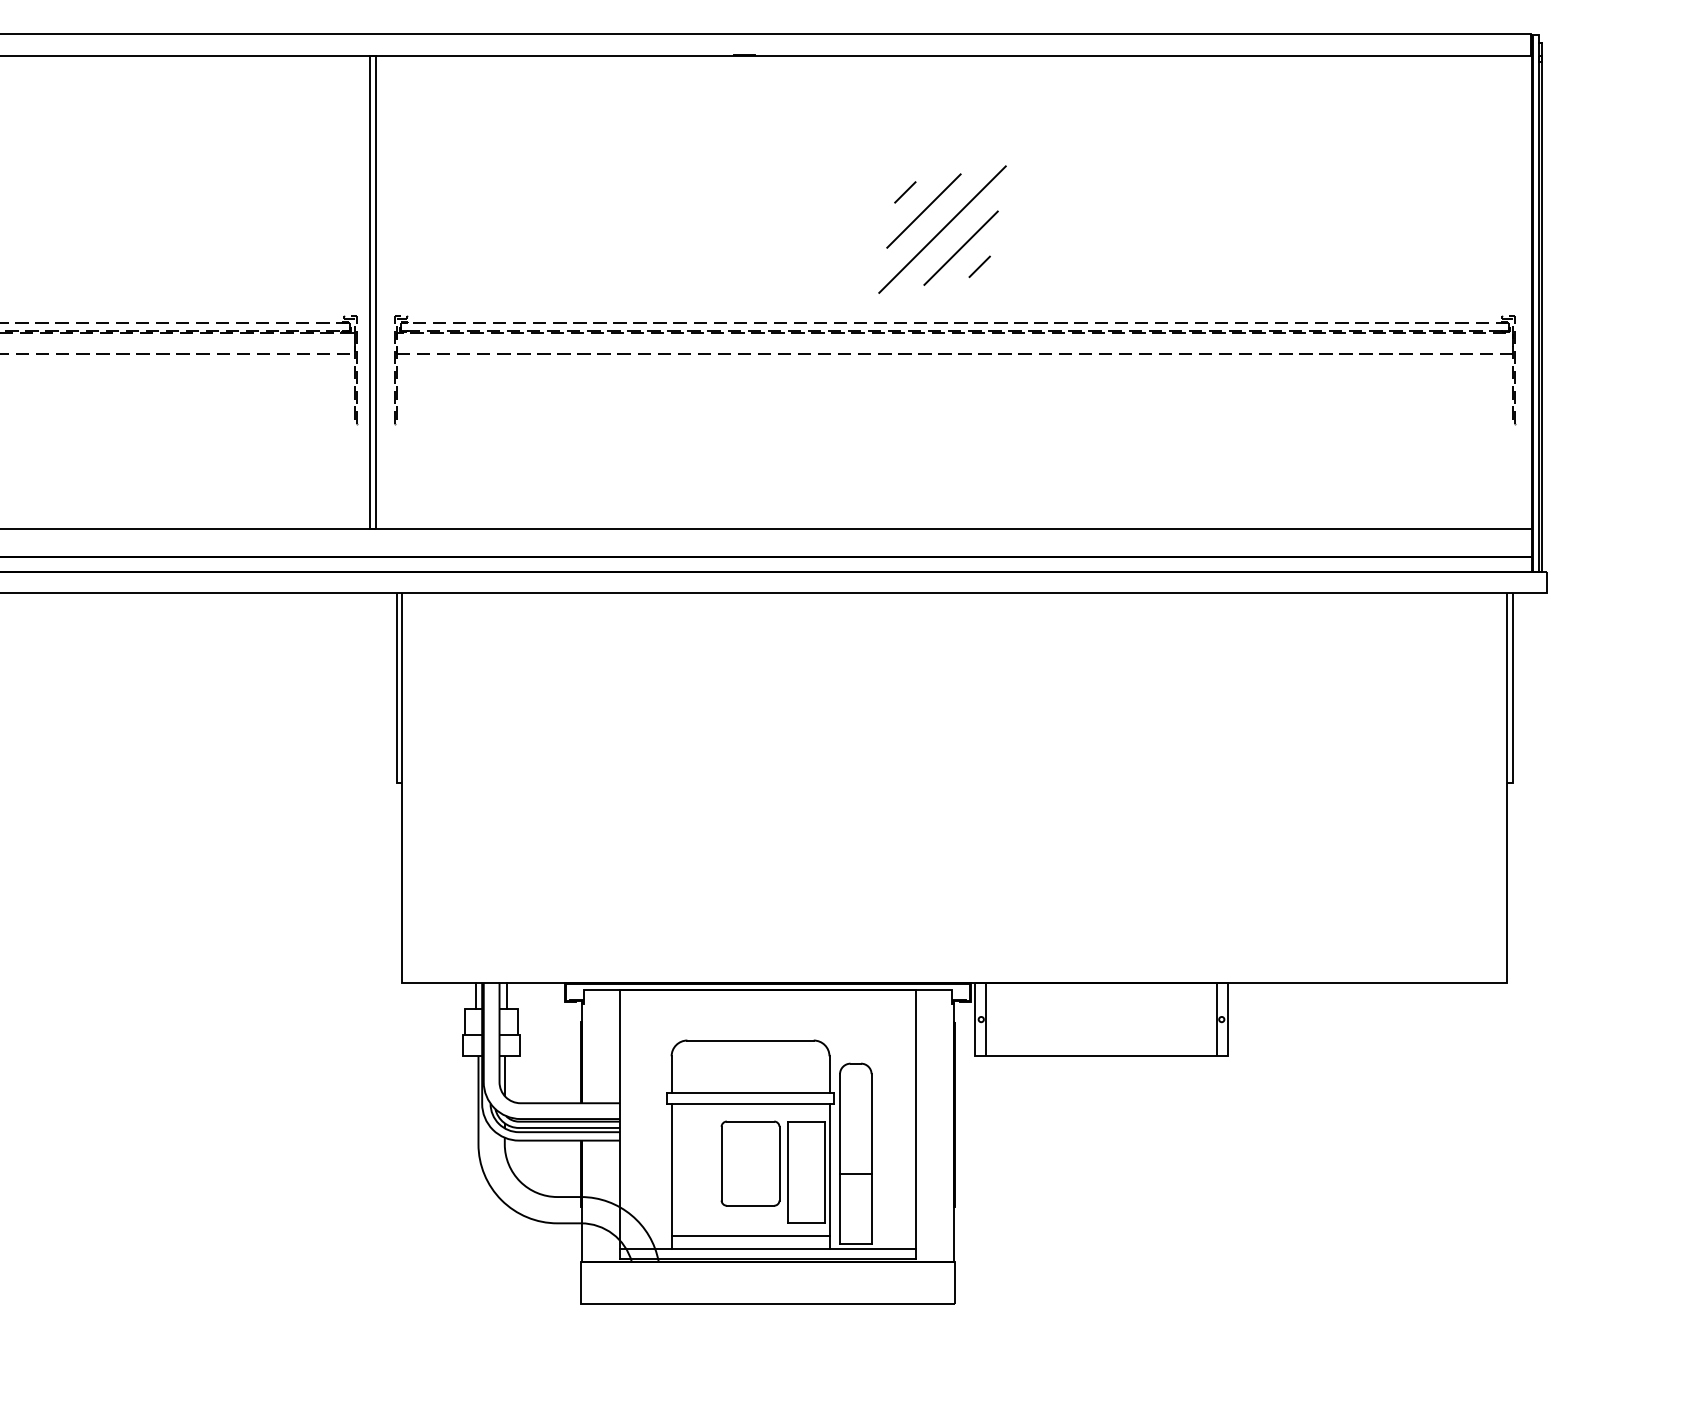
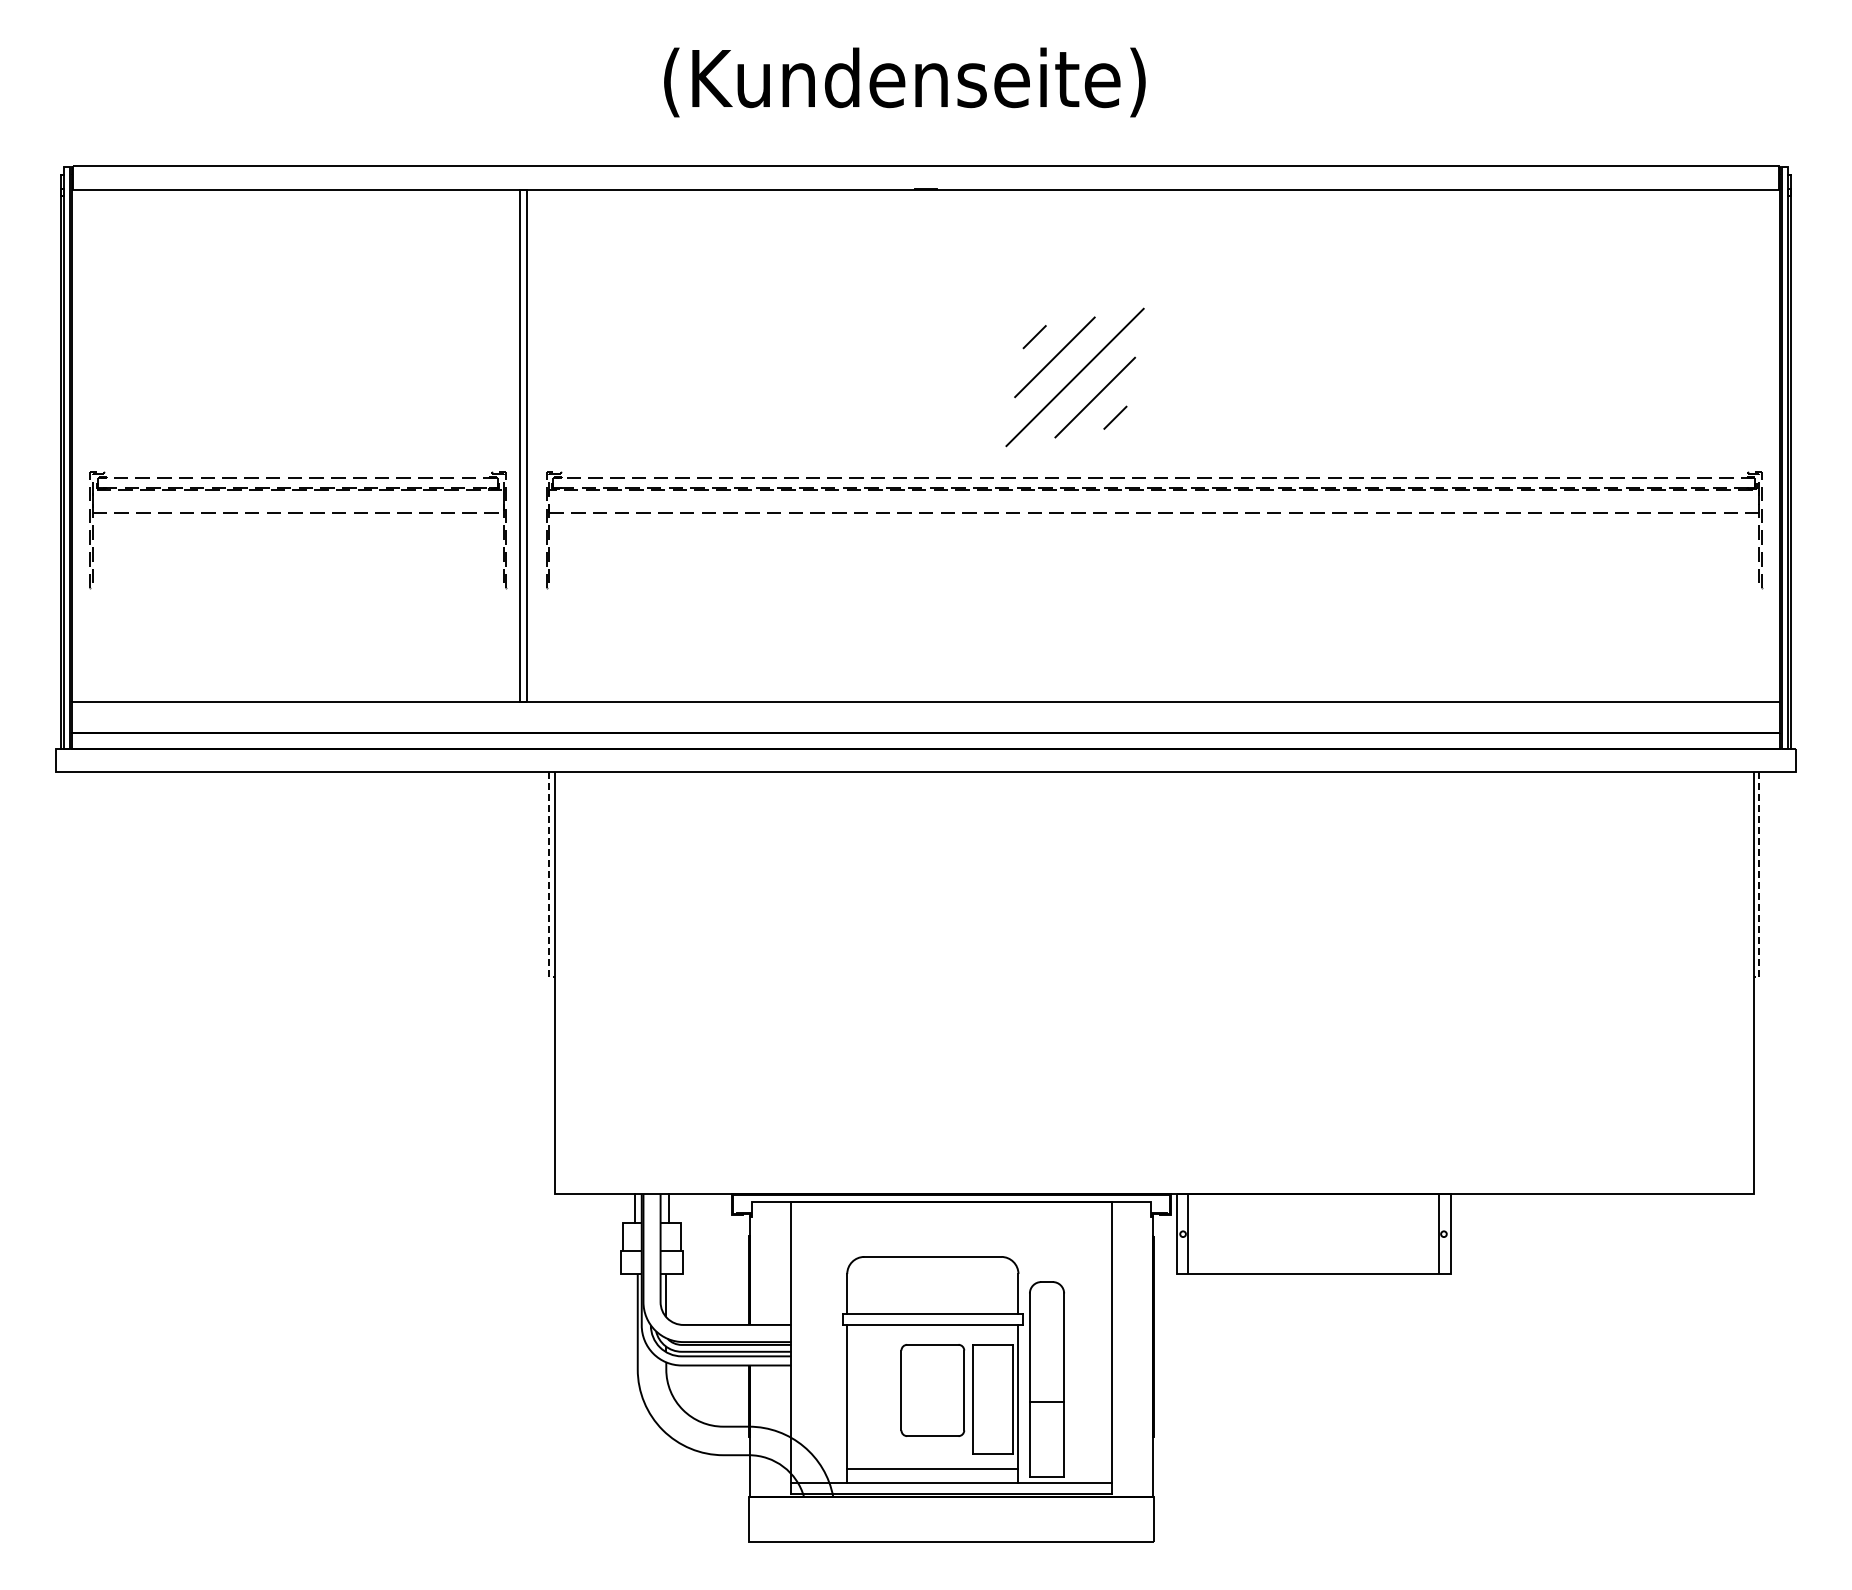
part: (942, 229) -> (1074, 377), moved
line: (397, 691) -> (549, 878), solid -> dashed
line: (1512, 691) -> (1759, 878), solid -> dashed

